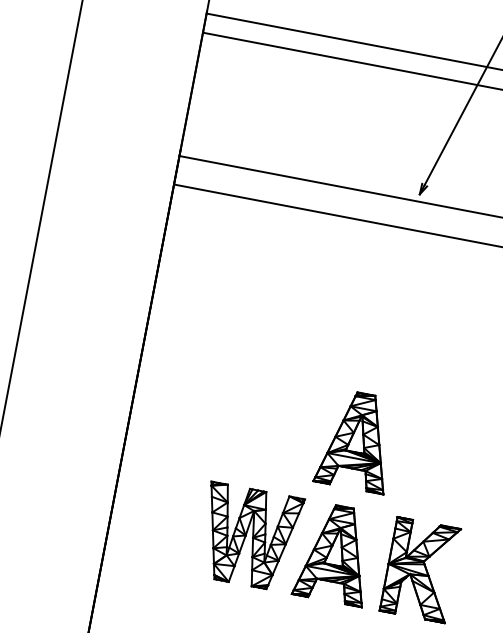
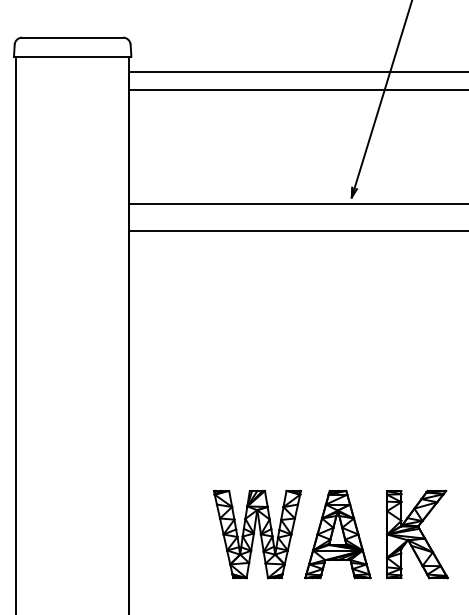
part: (356, 440) -> (337, 429), removed

